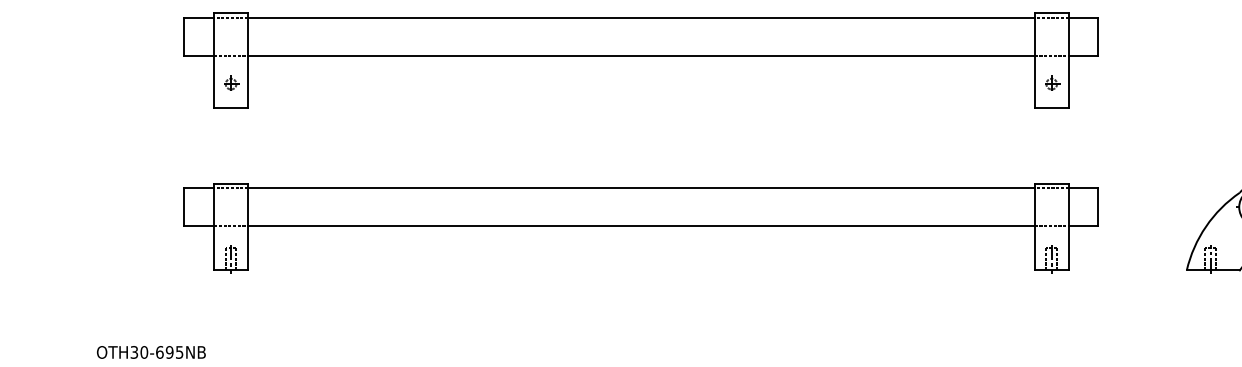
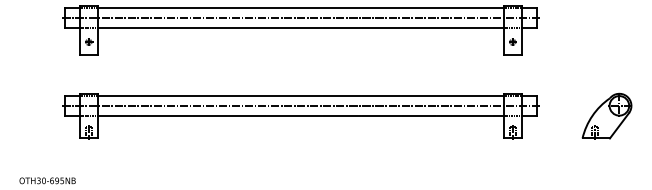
line: (640, 36) -> (300, 17), added
line: (640, 206) -> (300, 105), added

